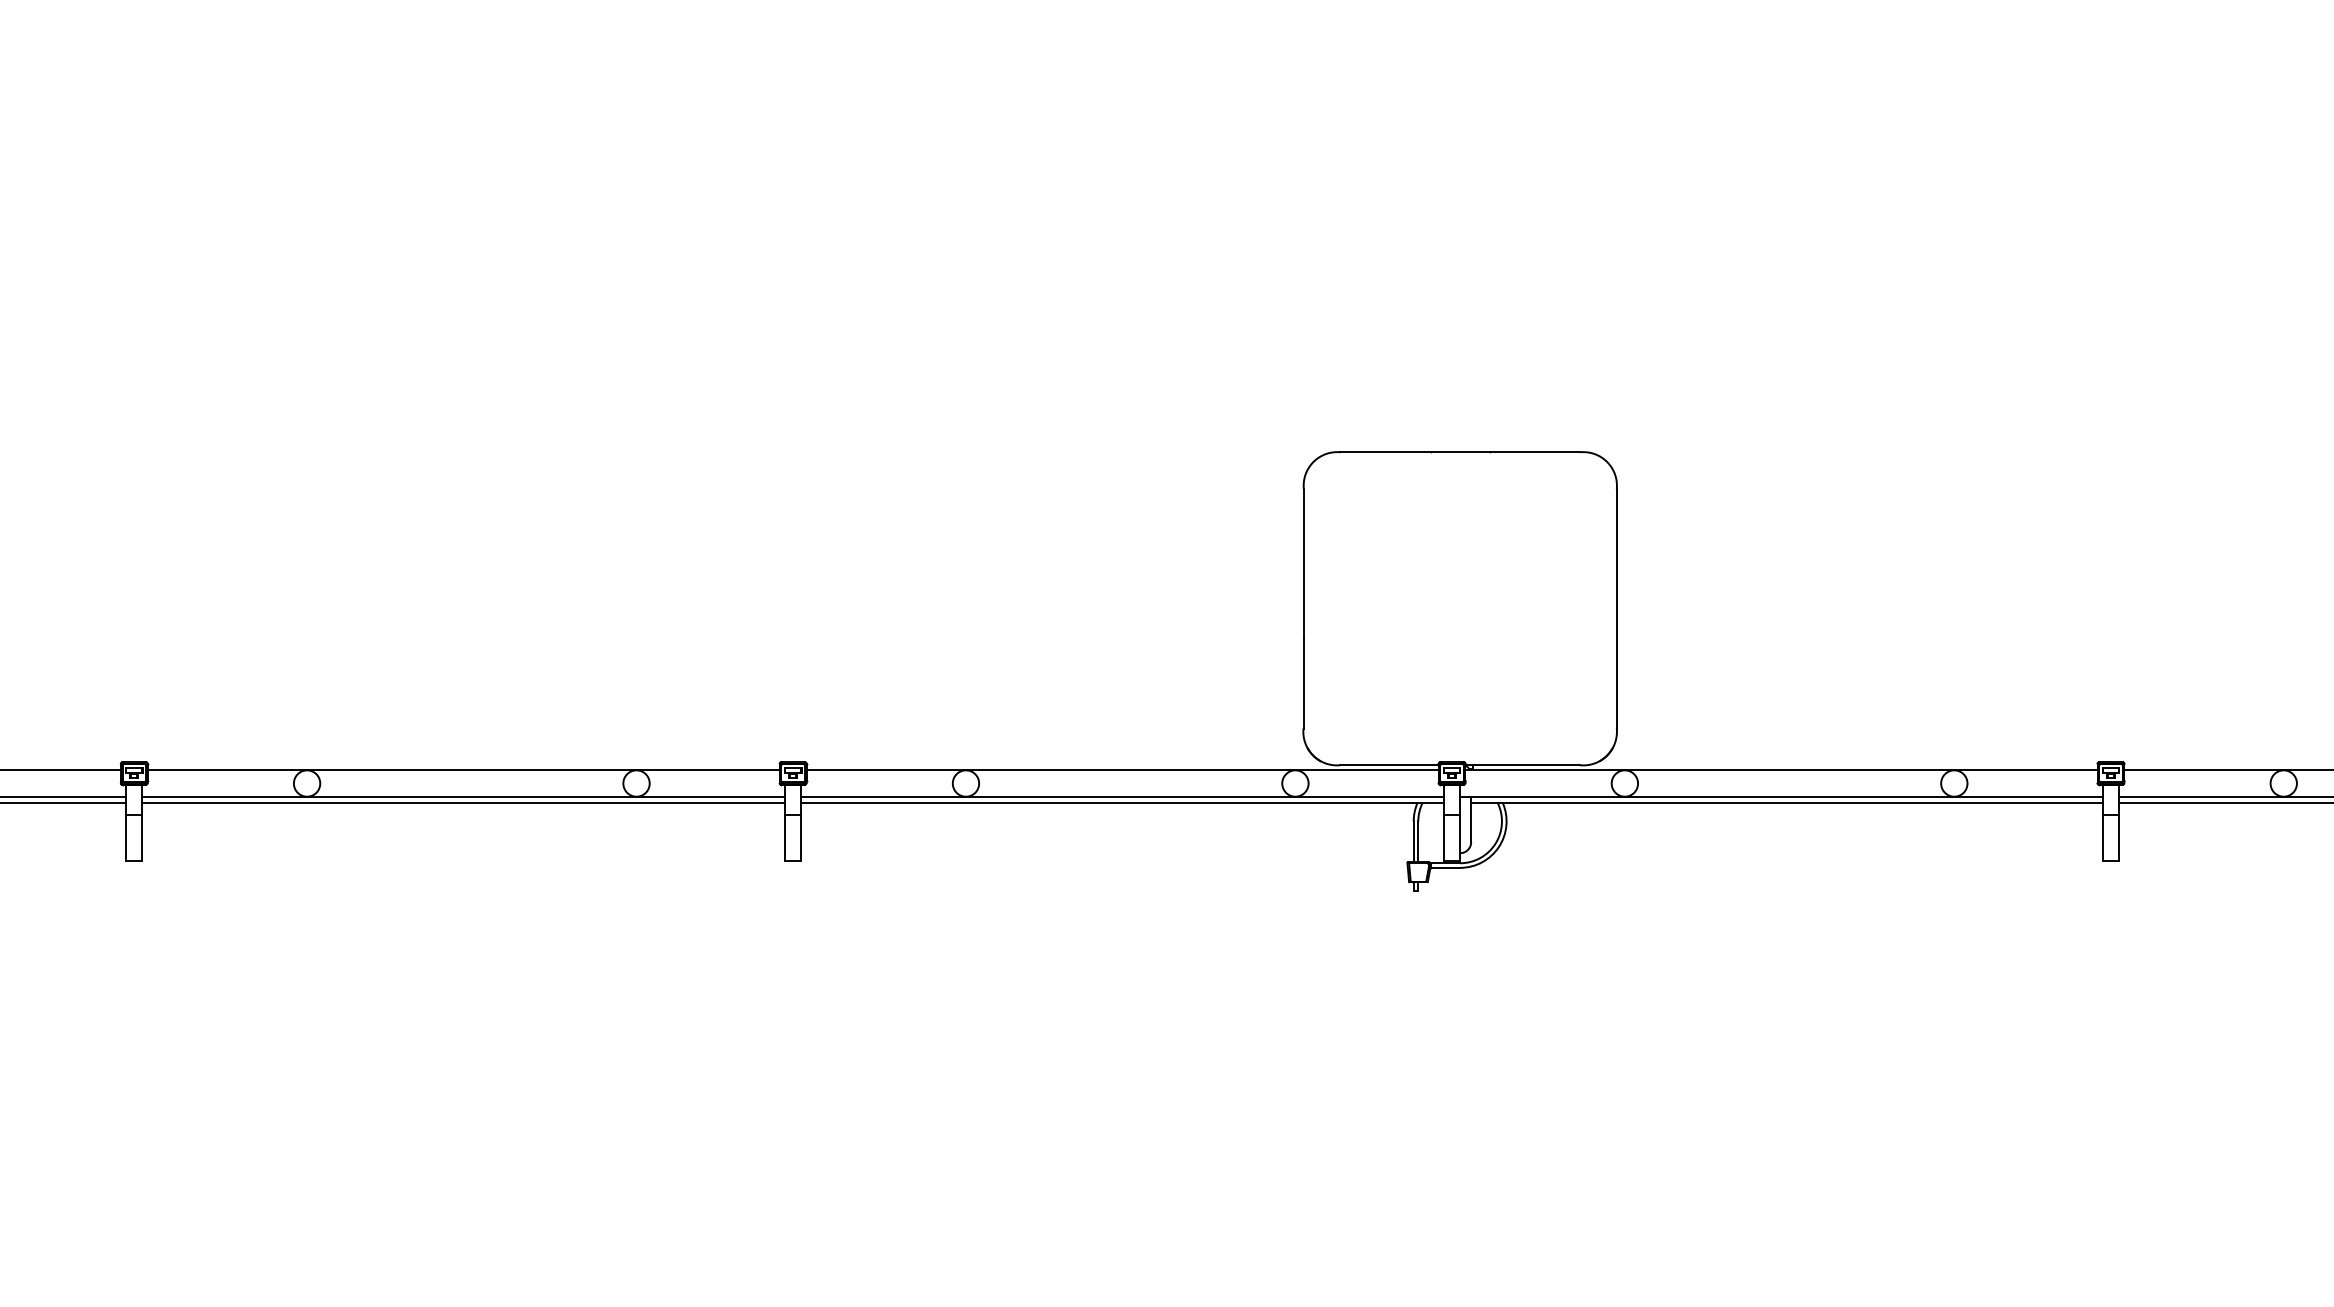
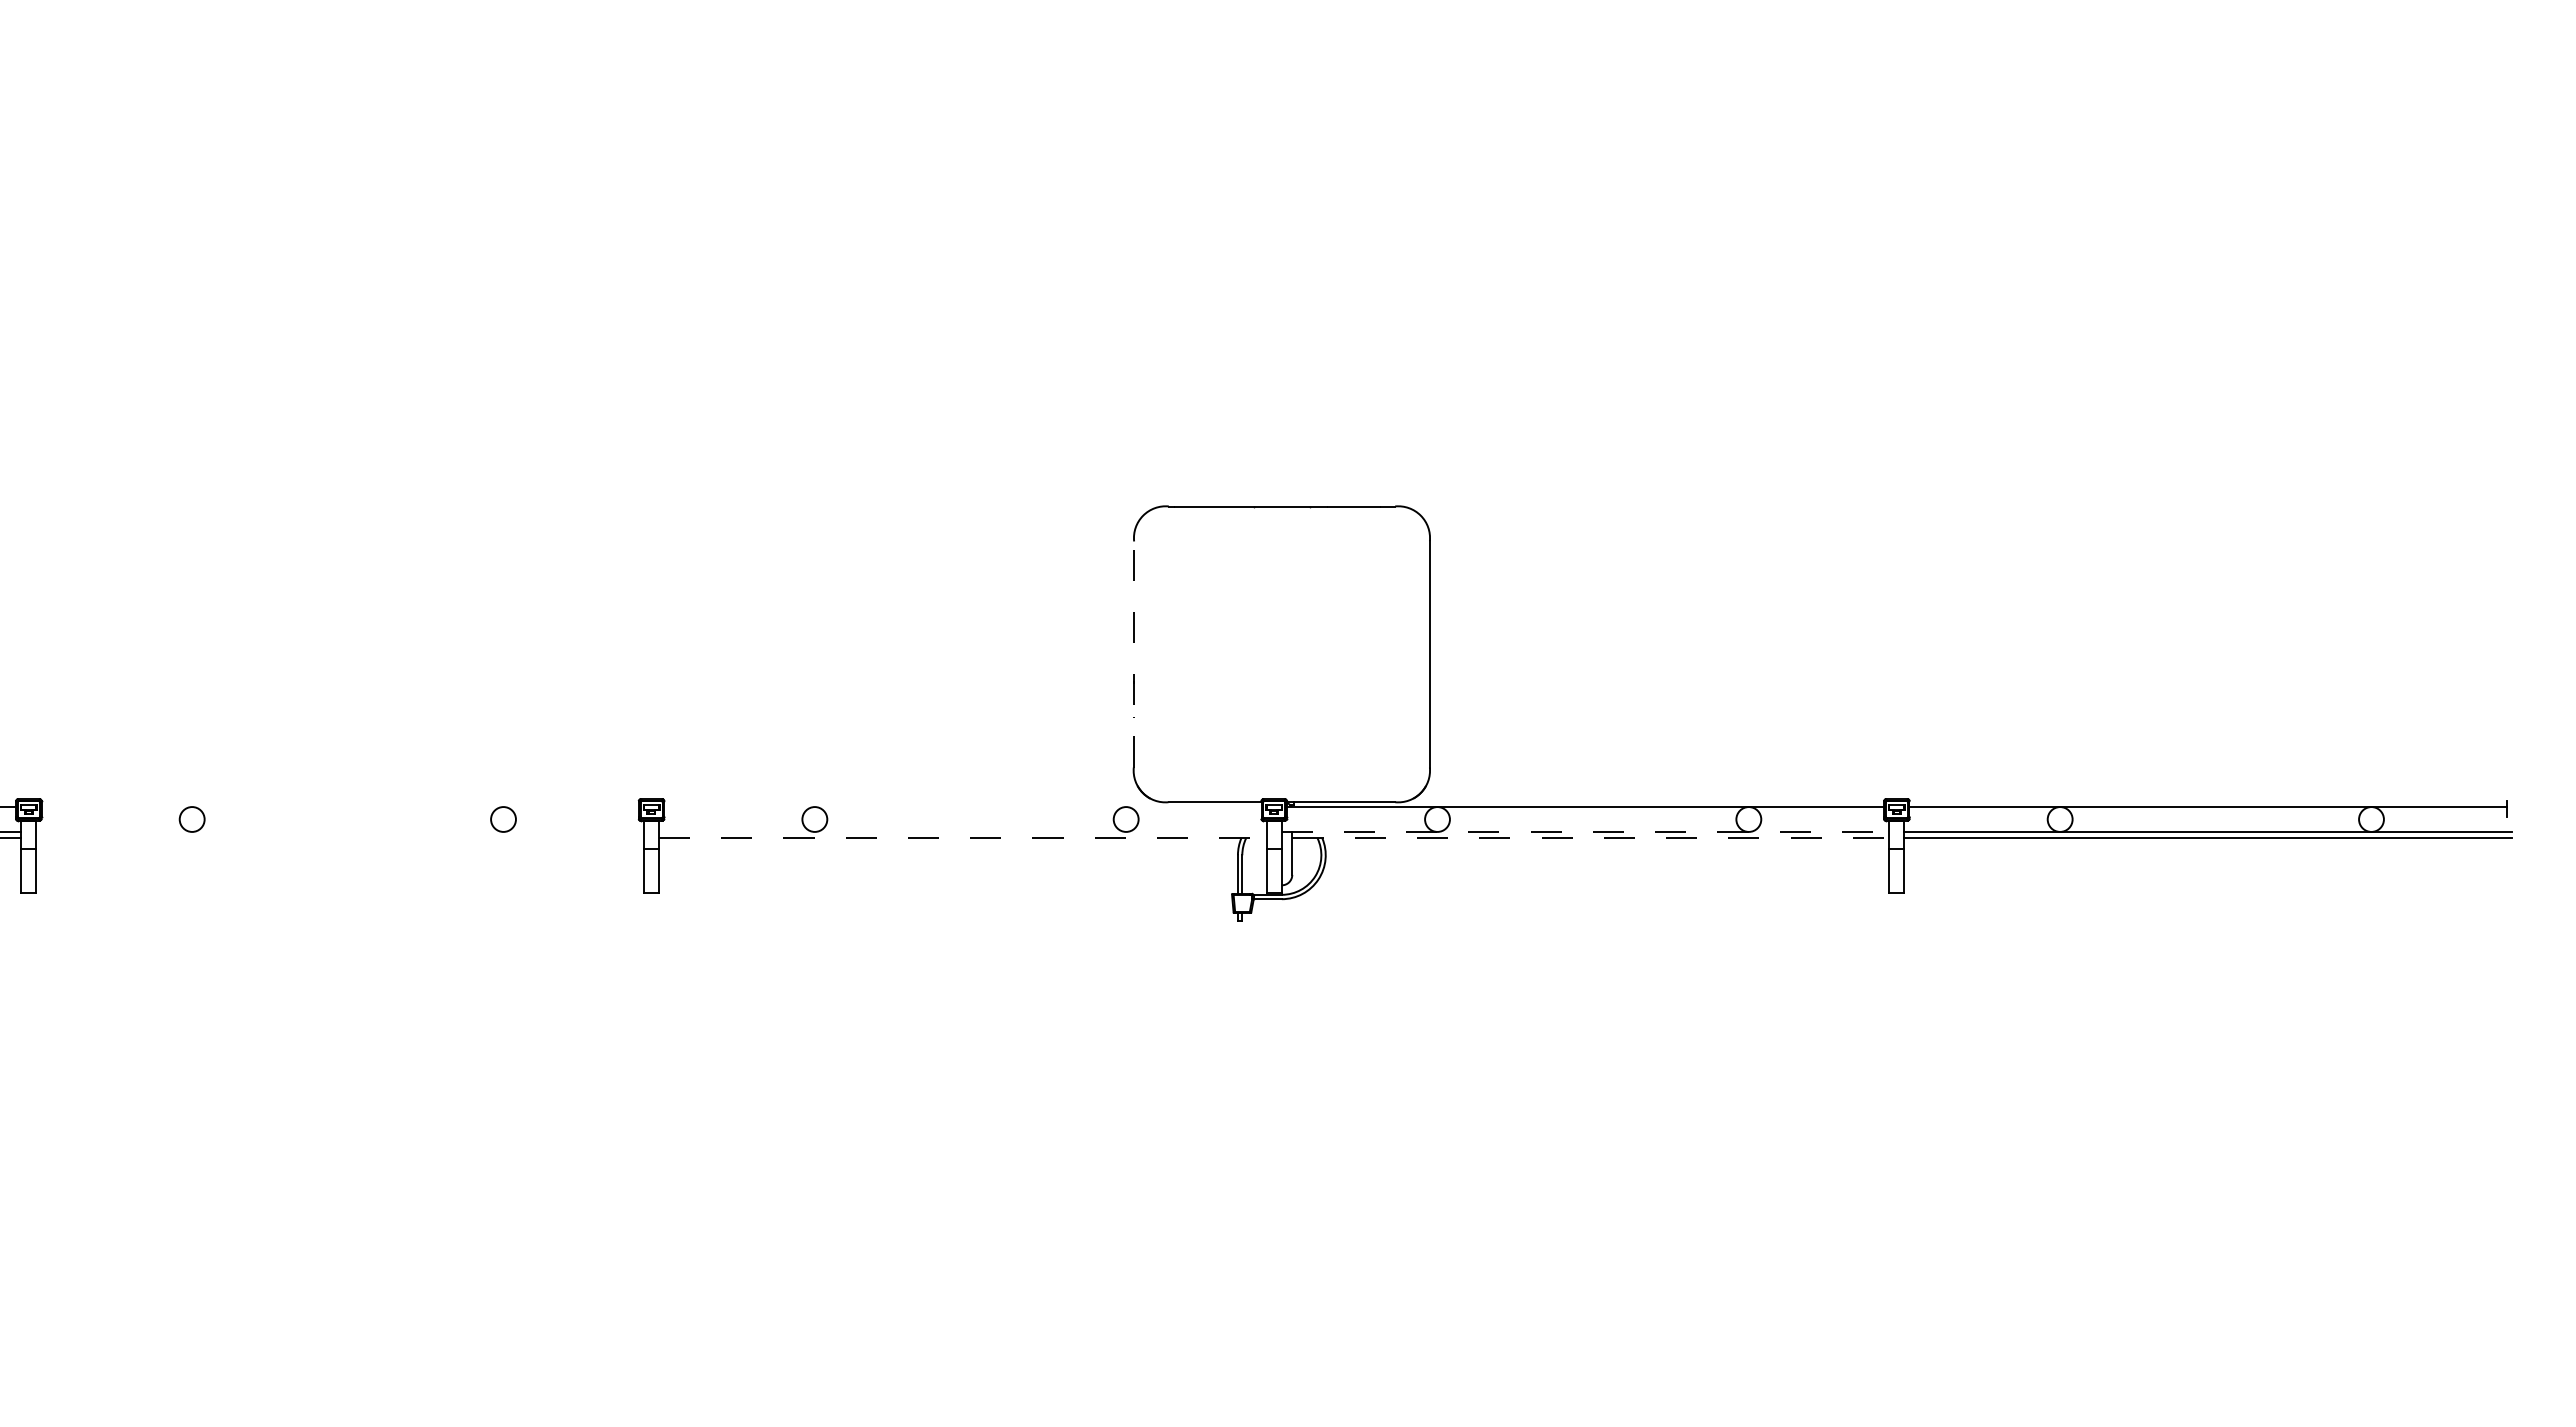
line: (1303, 608) -> (1133, 654), solid -> dashed
line: (462, 770) -> (339, 807), removed
line: (1122, 770) -> (962, 807), removed
line: (462, 796) -> (339, 831), removed
line: (1122, 796) -> (962, 831), removed
line: (1781, 796) -> (1585, 831), solid -> dashed
line: (462, 803) -> (339, 838), removed
line: (1122, 803) -> (962, 838), solid -> dashed
line: (1787, 803) -> (1591, 838), solid -> dashed

